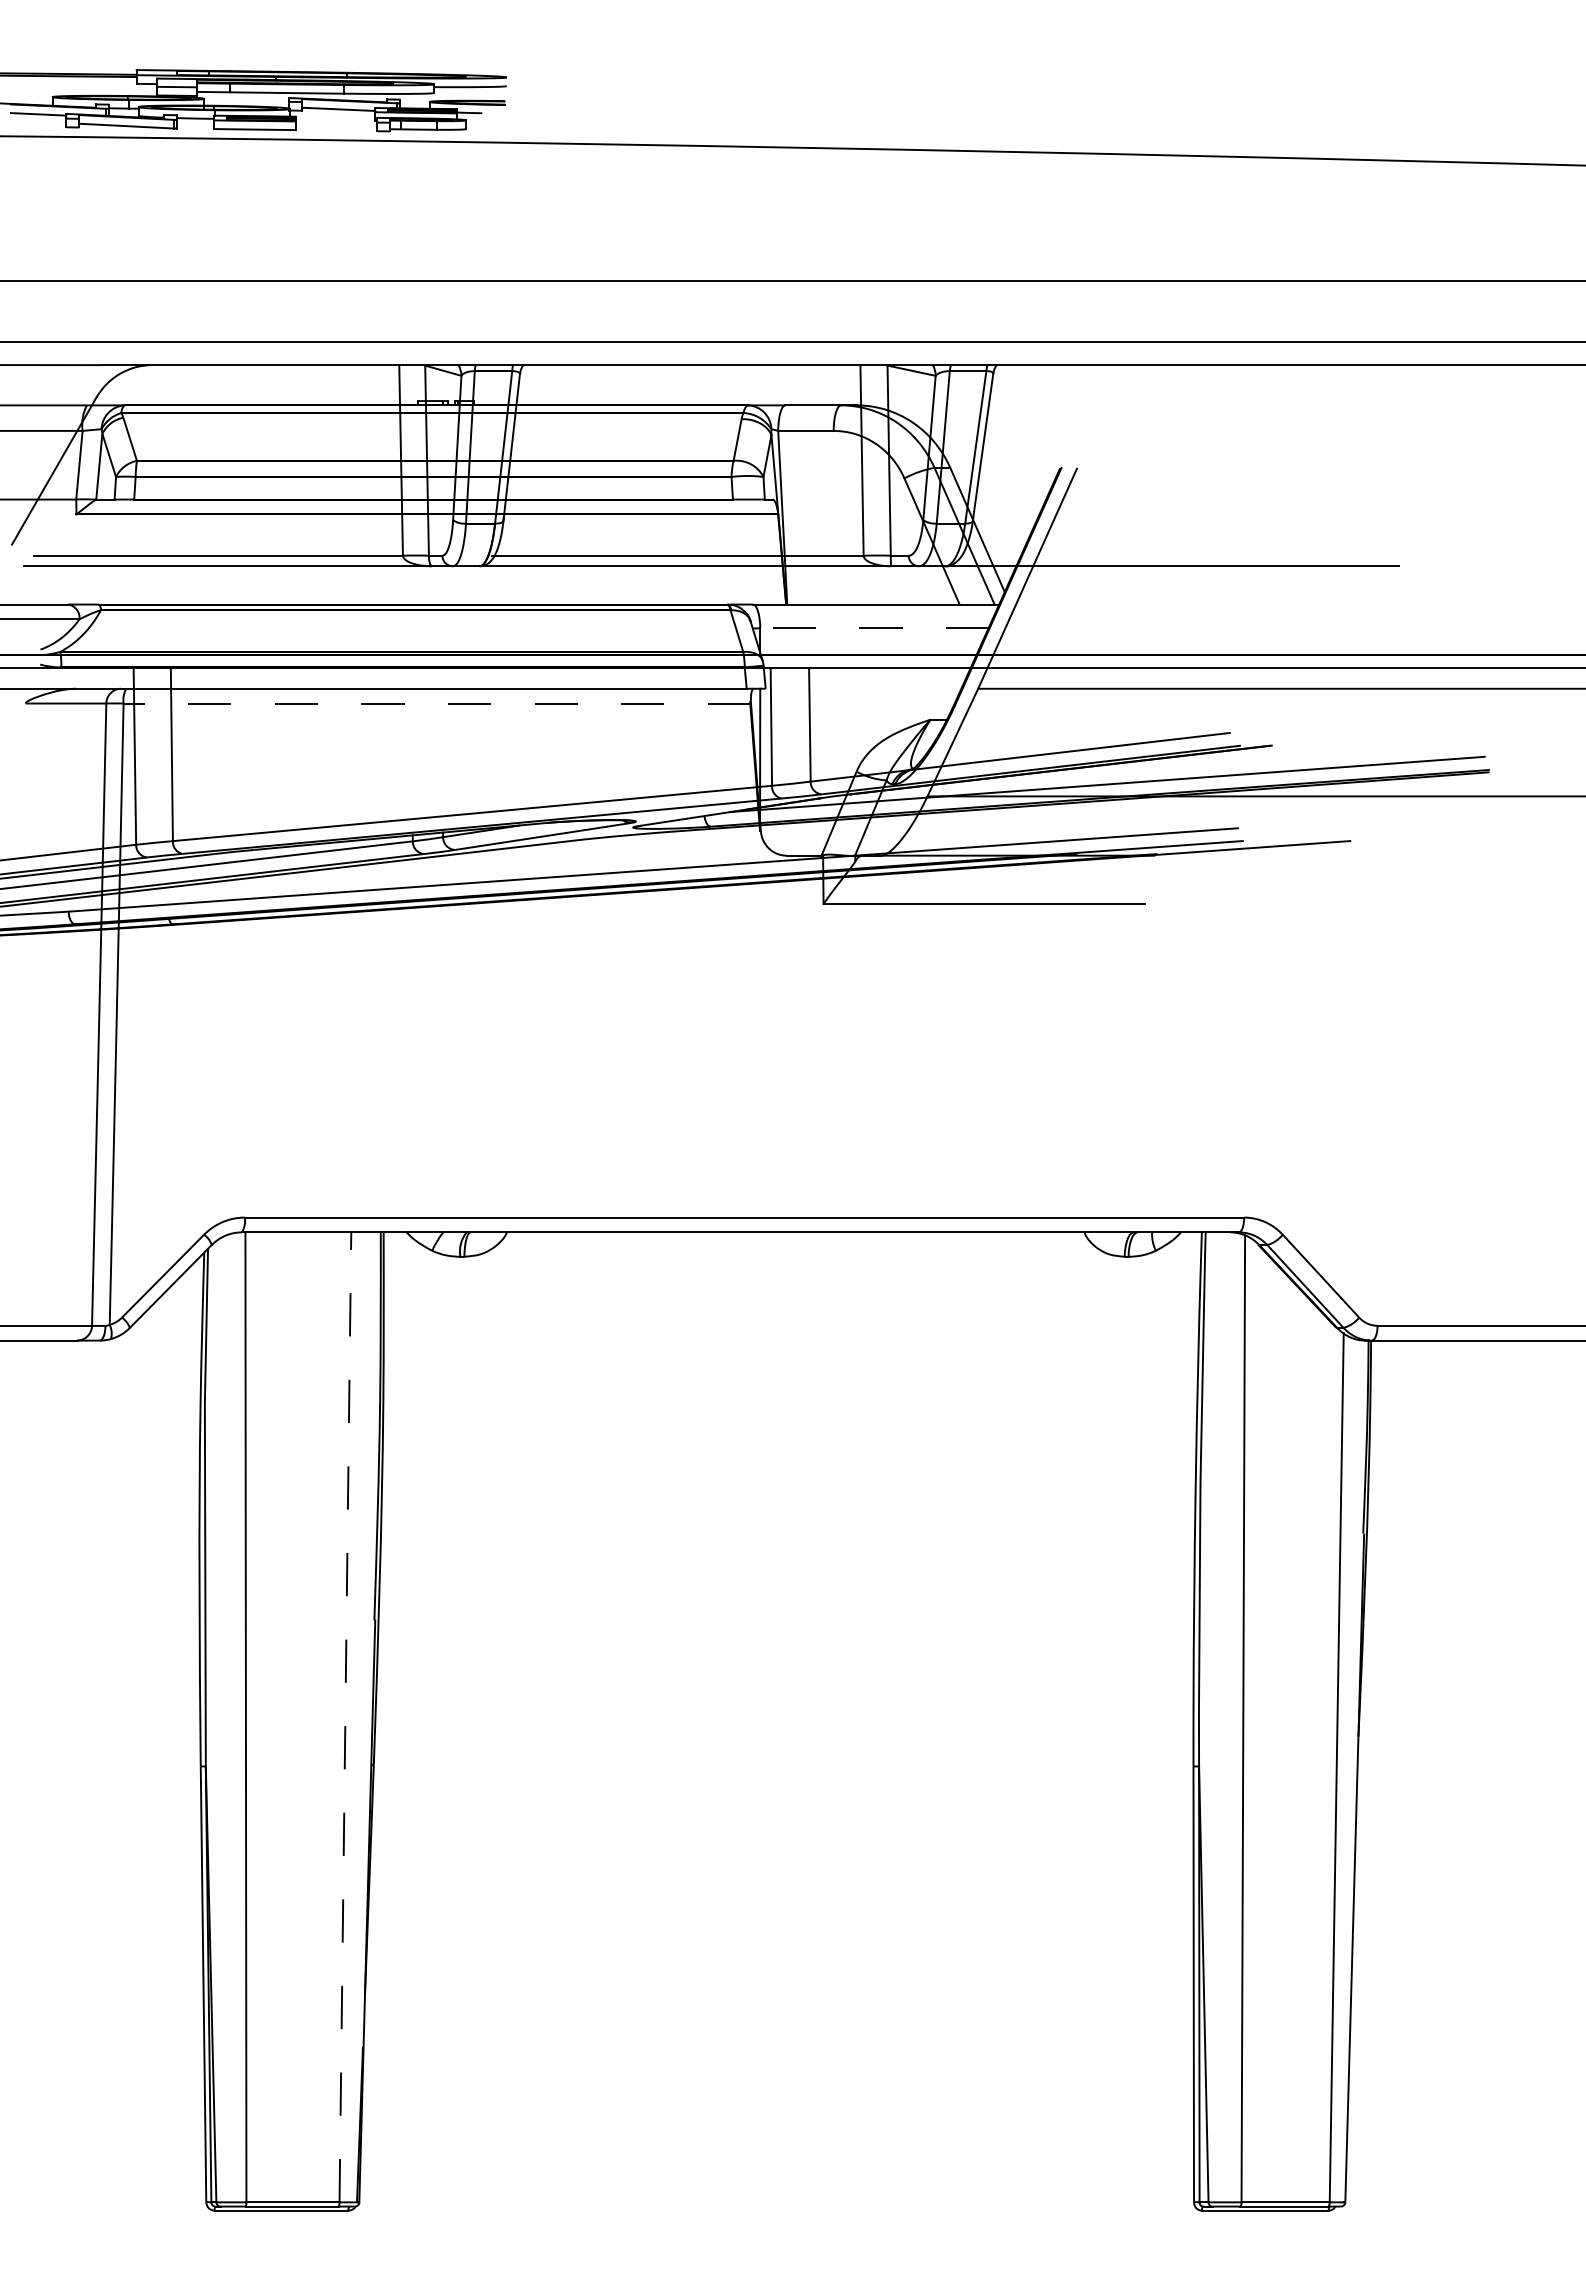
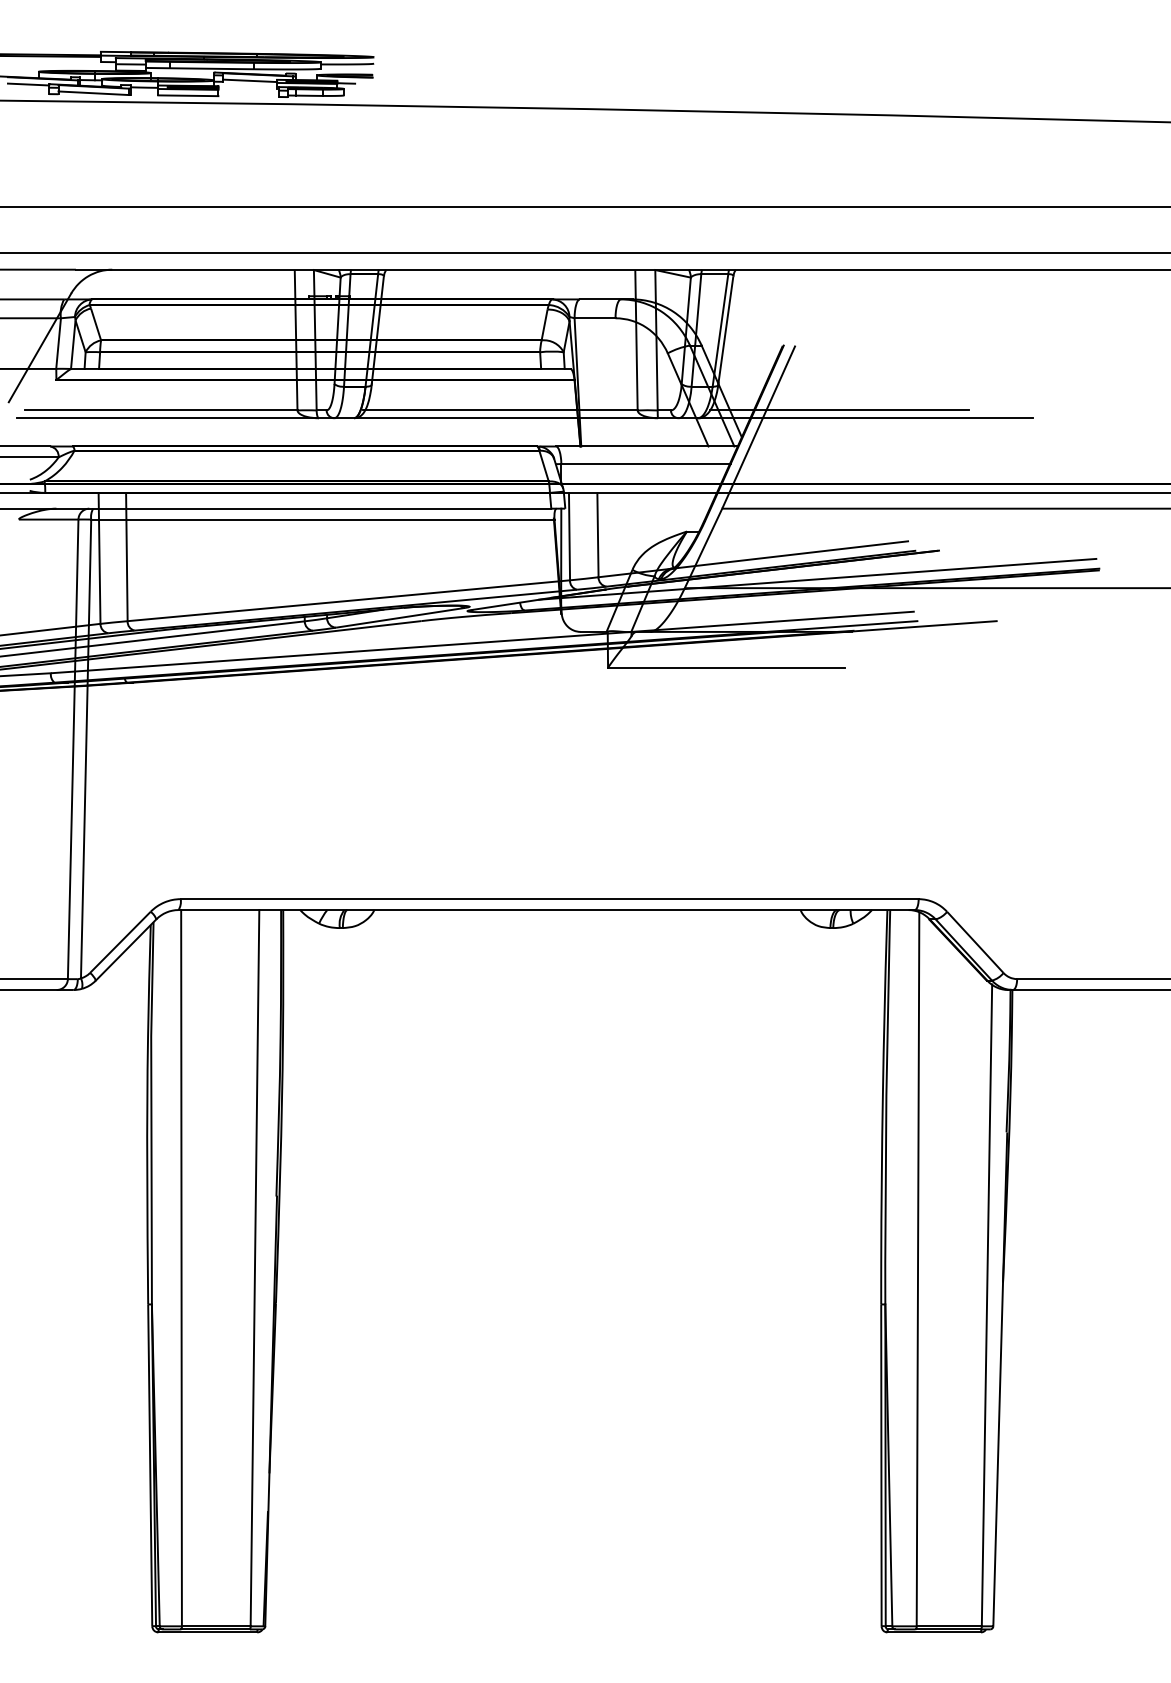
line: (1136, 555) -> (839, 410), added
line: (874, 628) -> (645, 464), dashed -> solid
line: (437, 703) -> (322, 519), dashed -> solid
line: (345, 1716) -> (255, 1267), dashed -> solid

